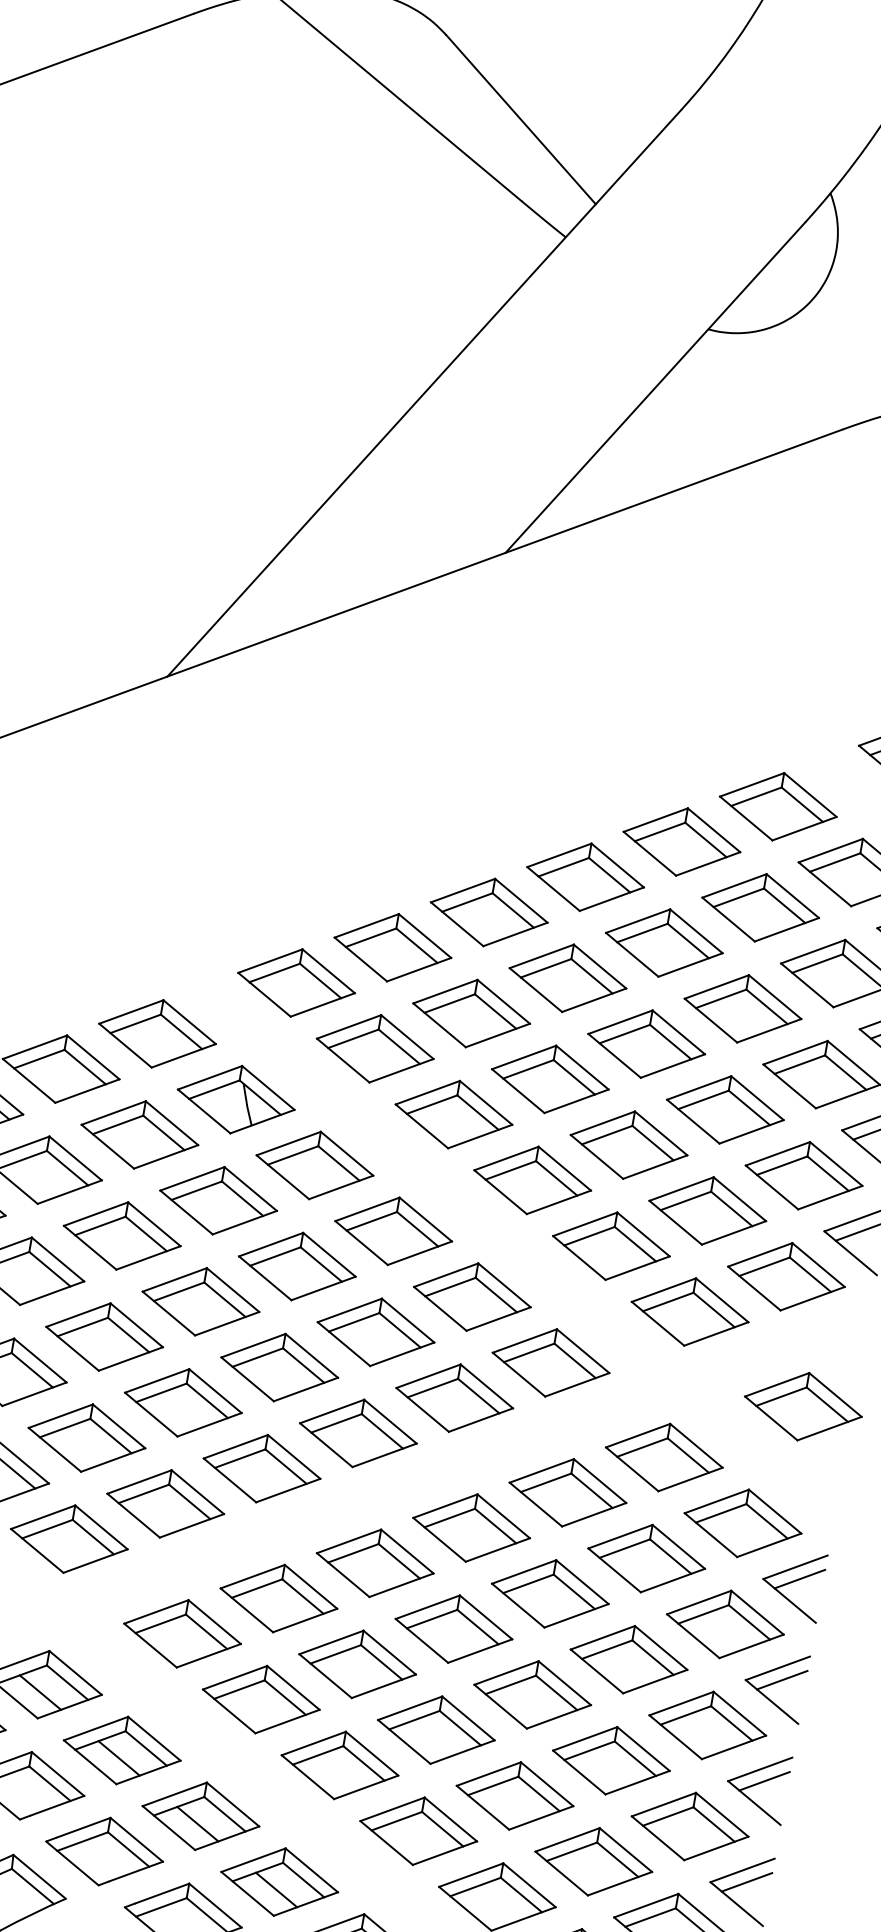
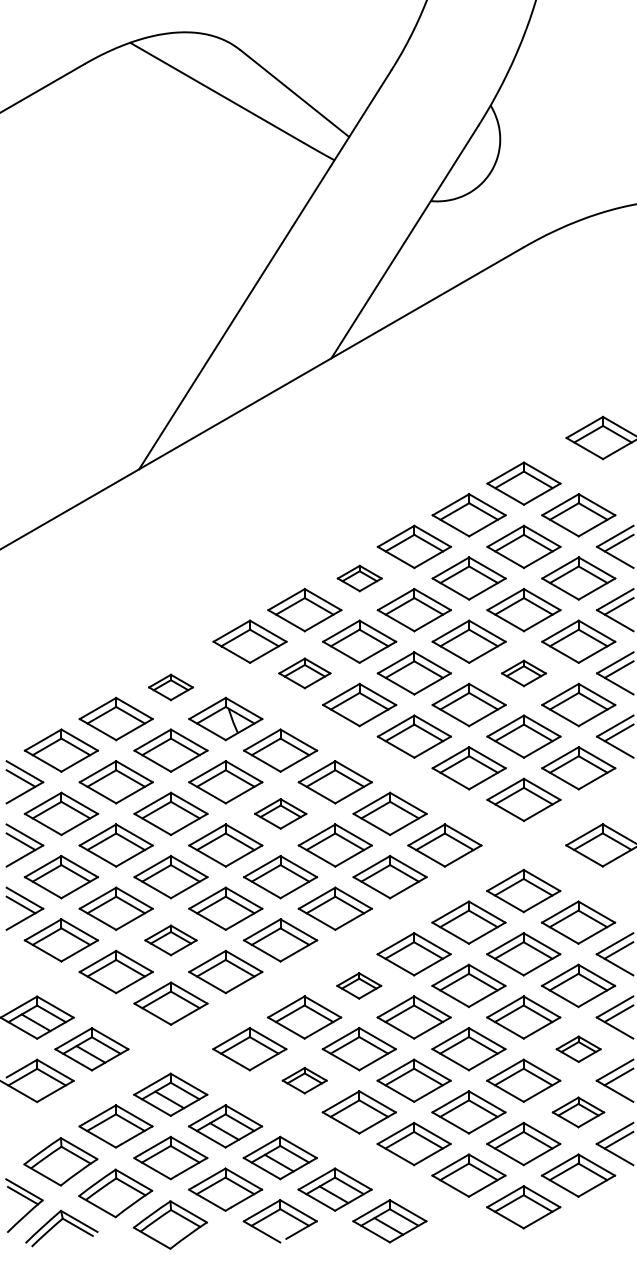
part: (489, 912) -> (359, 578), size x0.6
part: (156, 1033) -> (170, 687), size x0.6
part: (374, 1048) -> (304, 673), size x0.7
part: (724, 1109) -> (523, 673), size x0.6
part: (297, 1265) -> (280, 813), size x0.7
part: (86, 1438) -> (170, 940), size x0.7
part: (373, 1562) -> (358, 985), size x0.6
part: (261, 1699) -> (304, 1080), size x0.6
part: (707, 1726) -> (578, 1049), size x0.6
part: (690, 1826) -> (578, 1112), size x0.7

